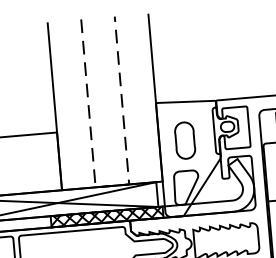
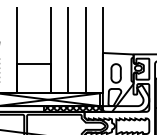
line: (113, 186) -> (77, 93), dashed -> solid

